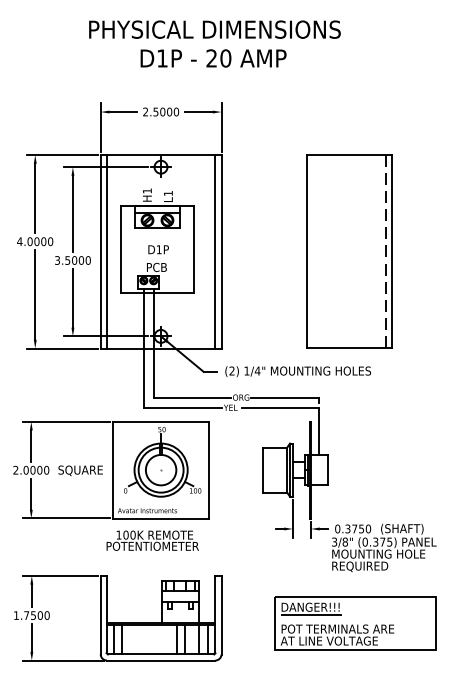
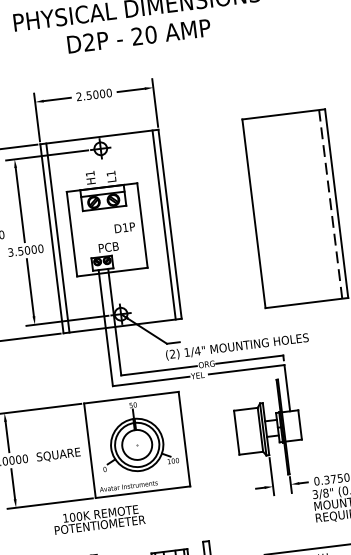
text: (162, 58) -> (89, 42), D1P -> D2P
text: (158, 249) -> (124, 227), moved
text: (297, 371) -> (236, 346), moved
text: (152, 540) -> (99, 519), moved

